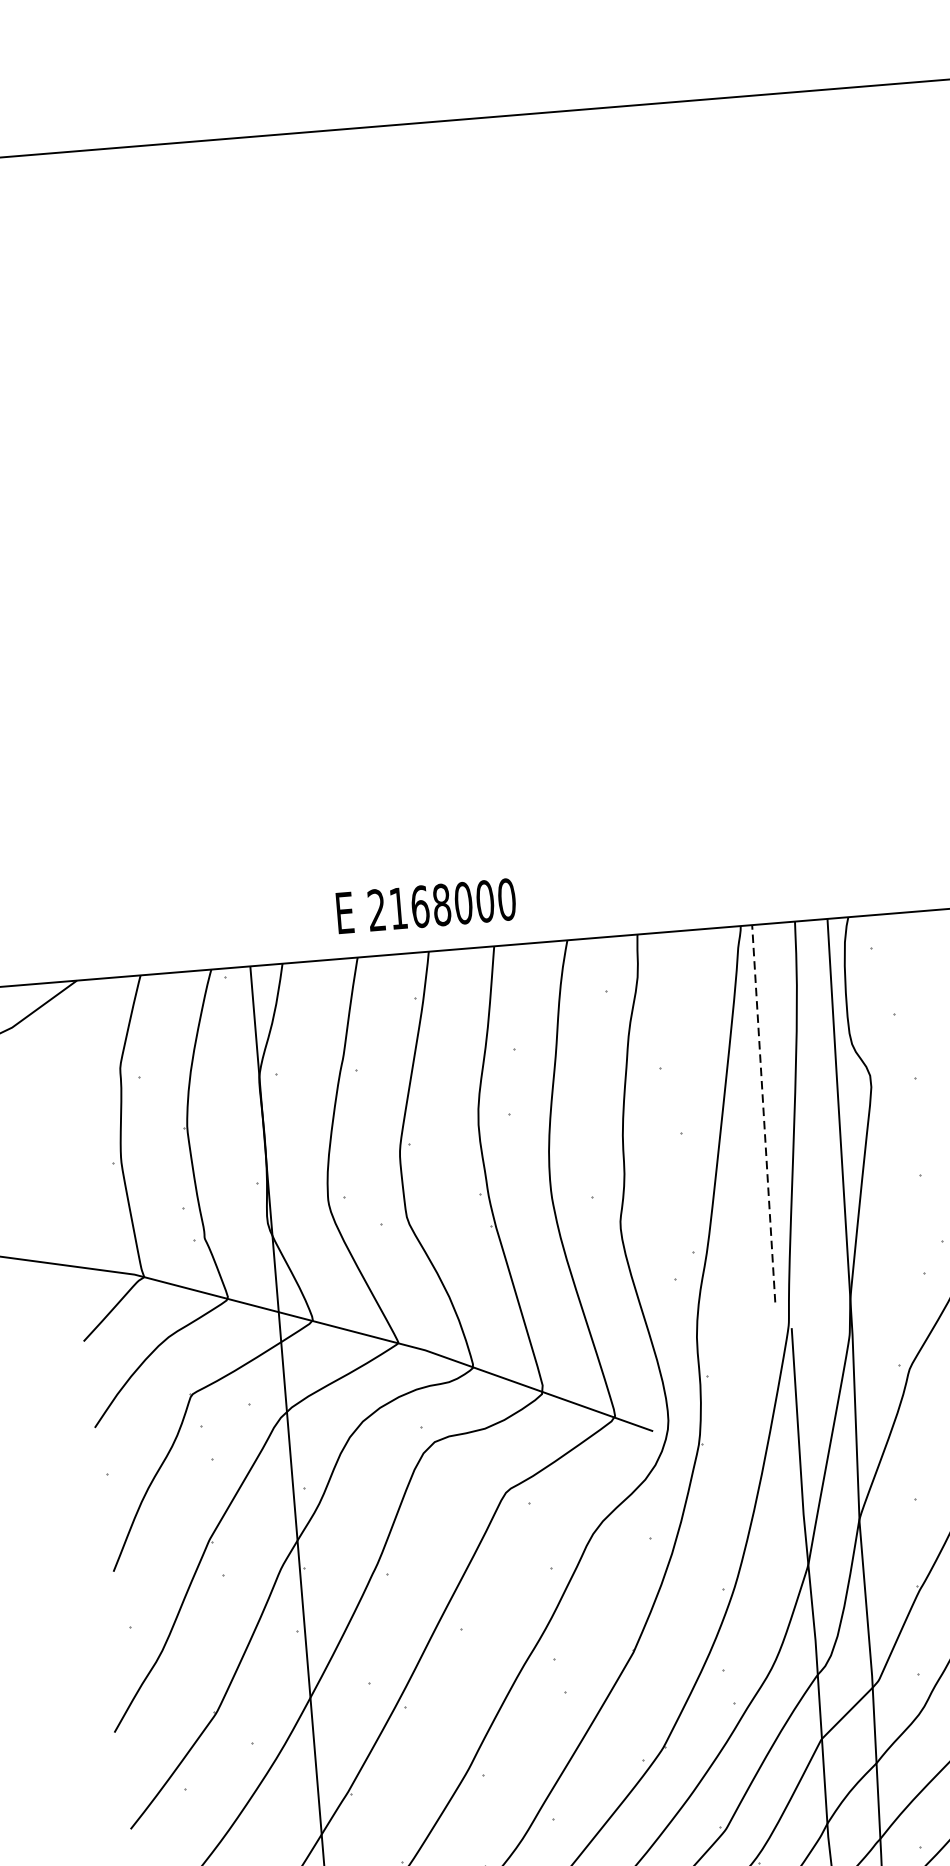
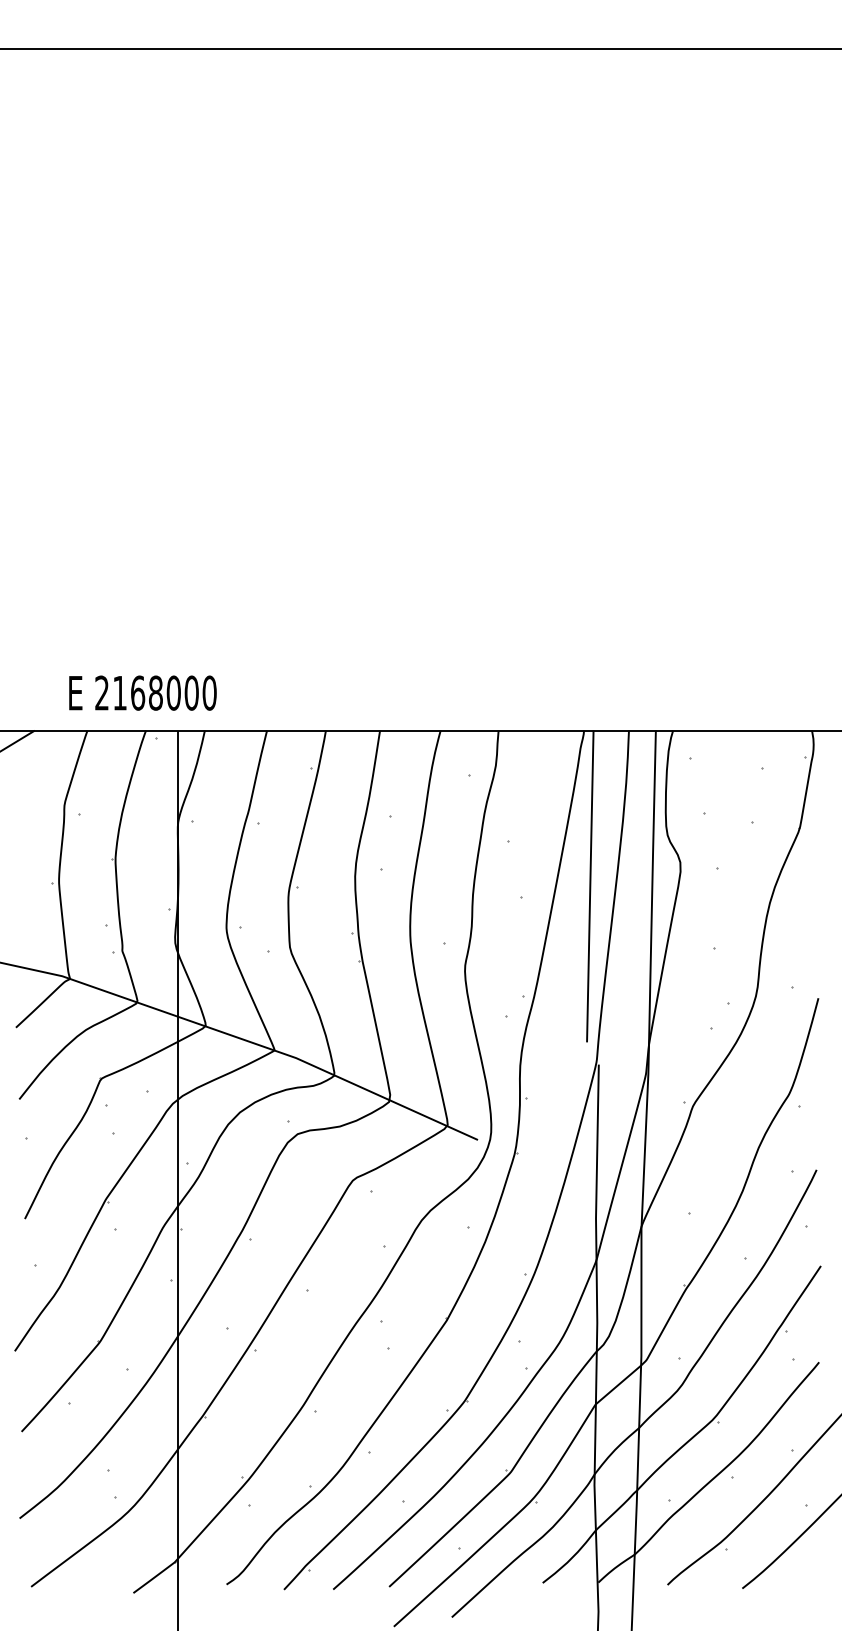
text: (425, 905) -> (142, 692), moved
line: (763, 1113) -> (590, 886), dashed -> solid

